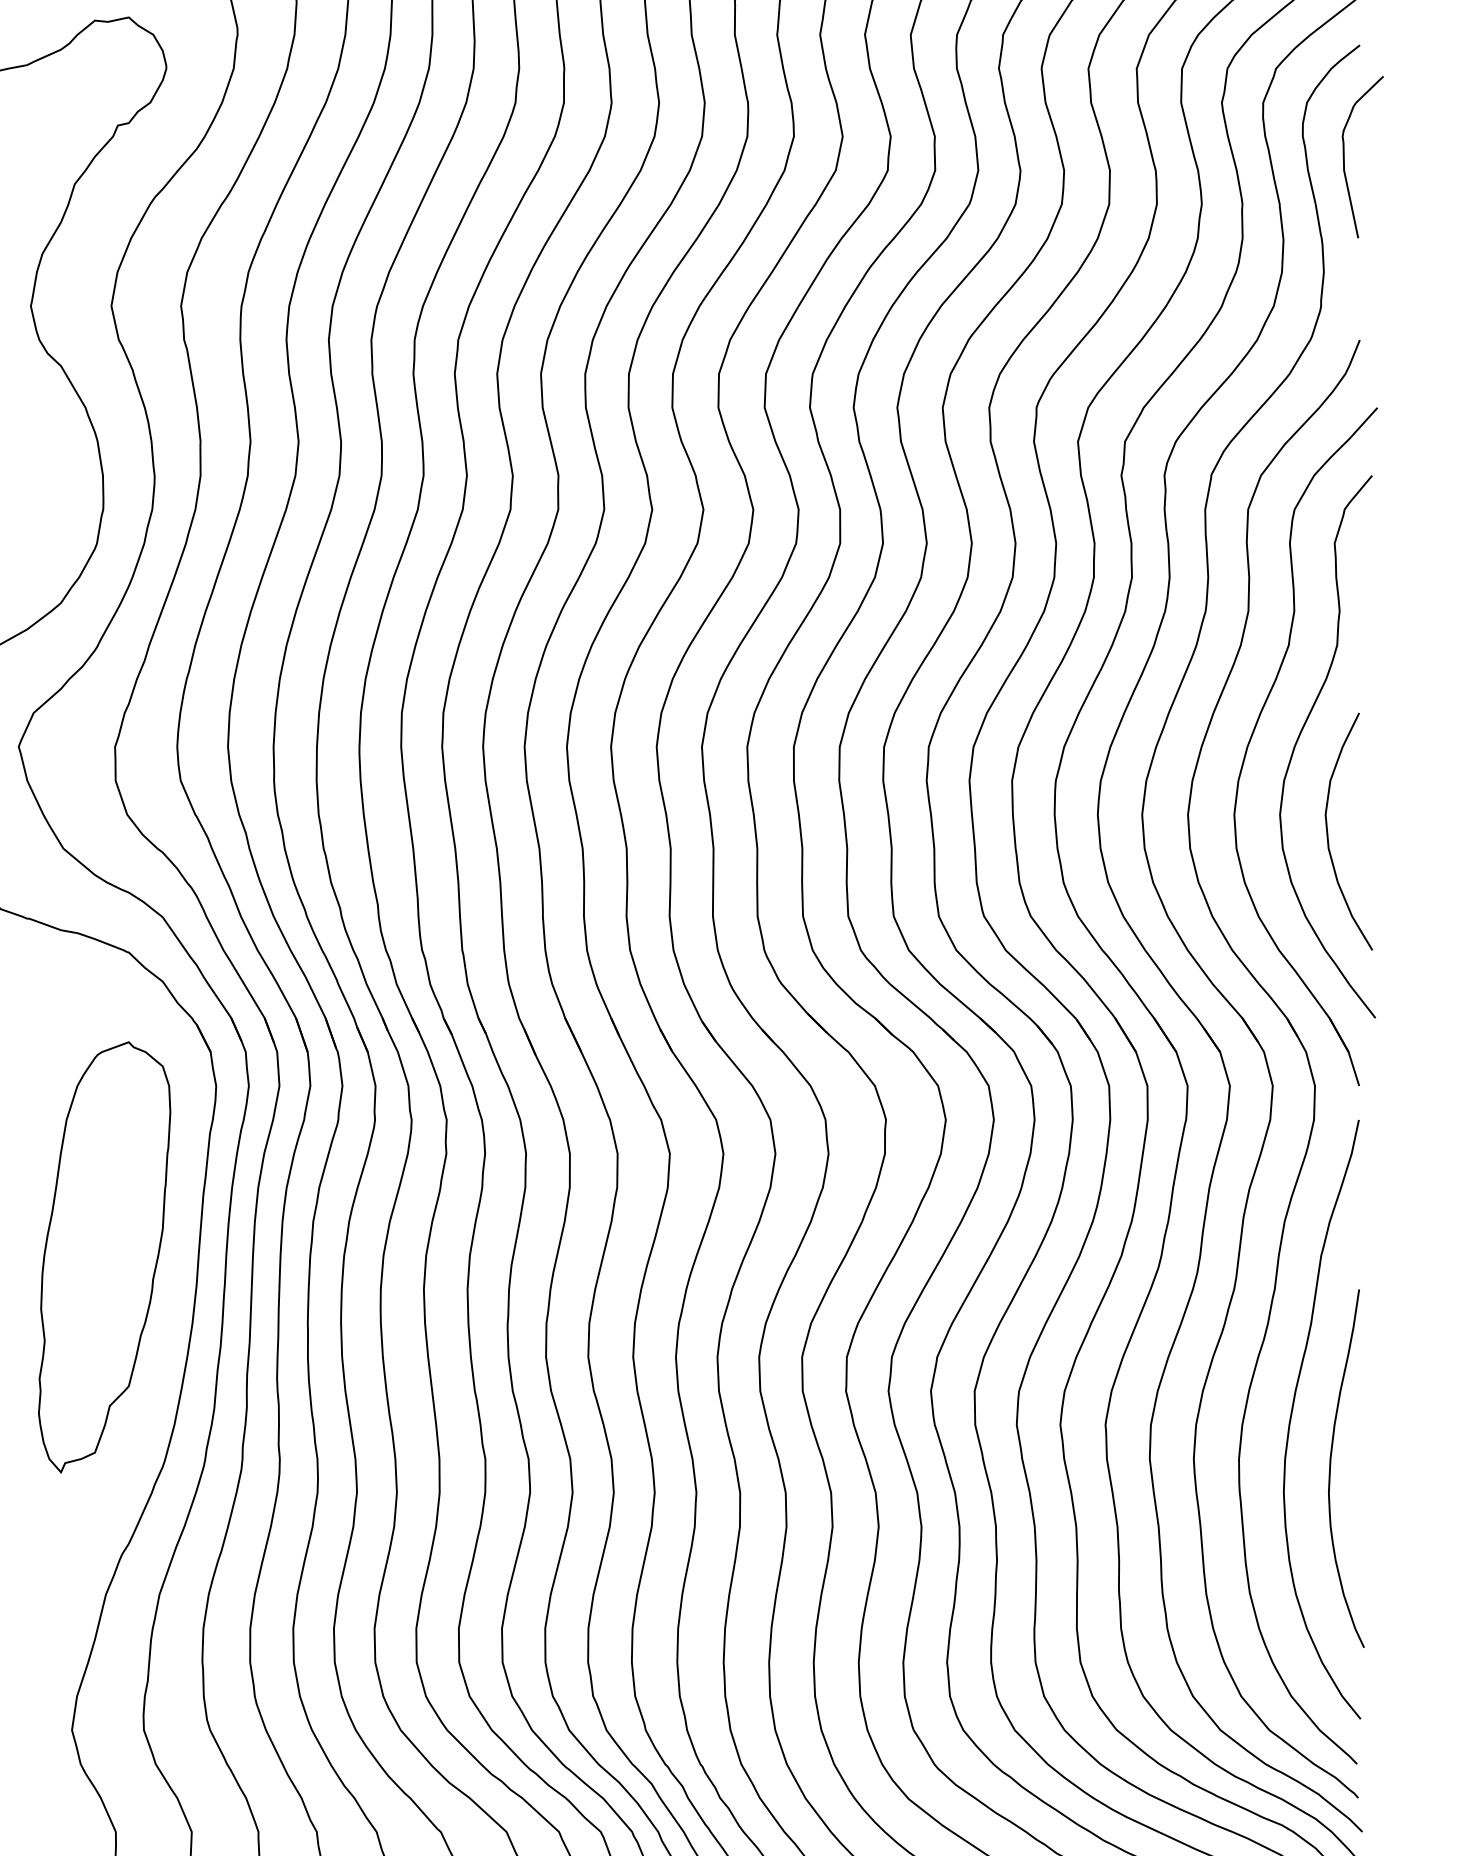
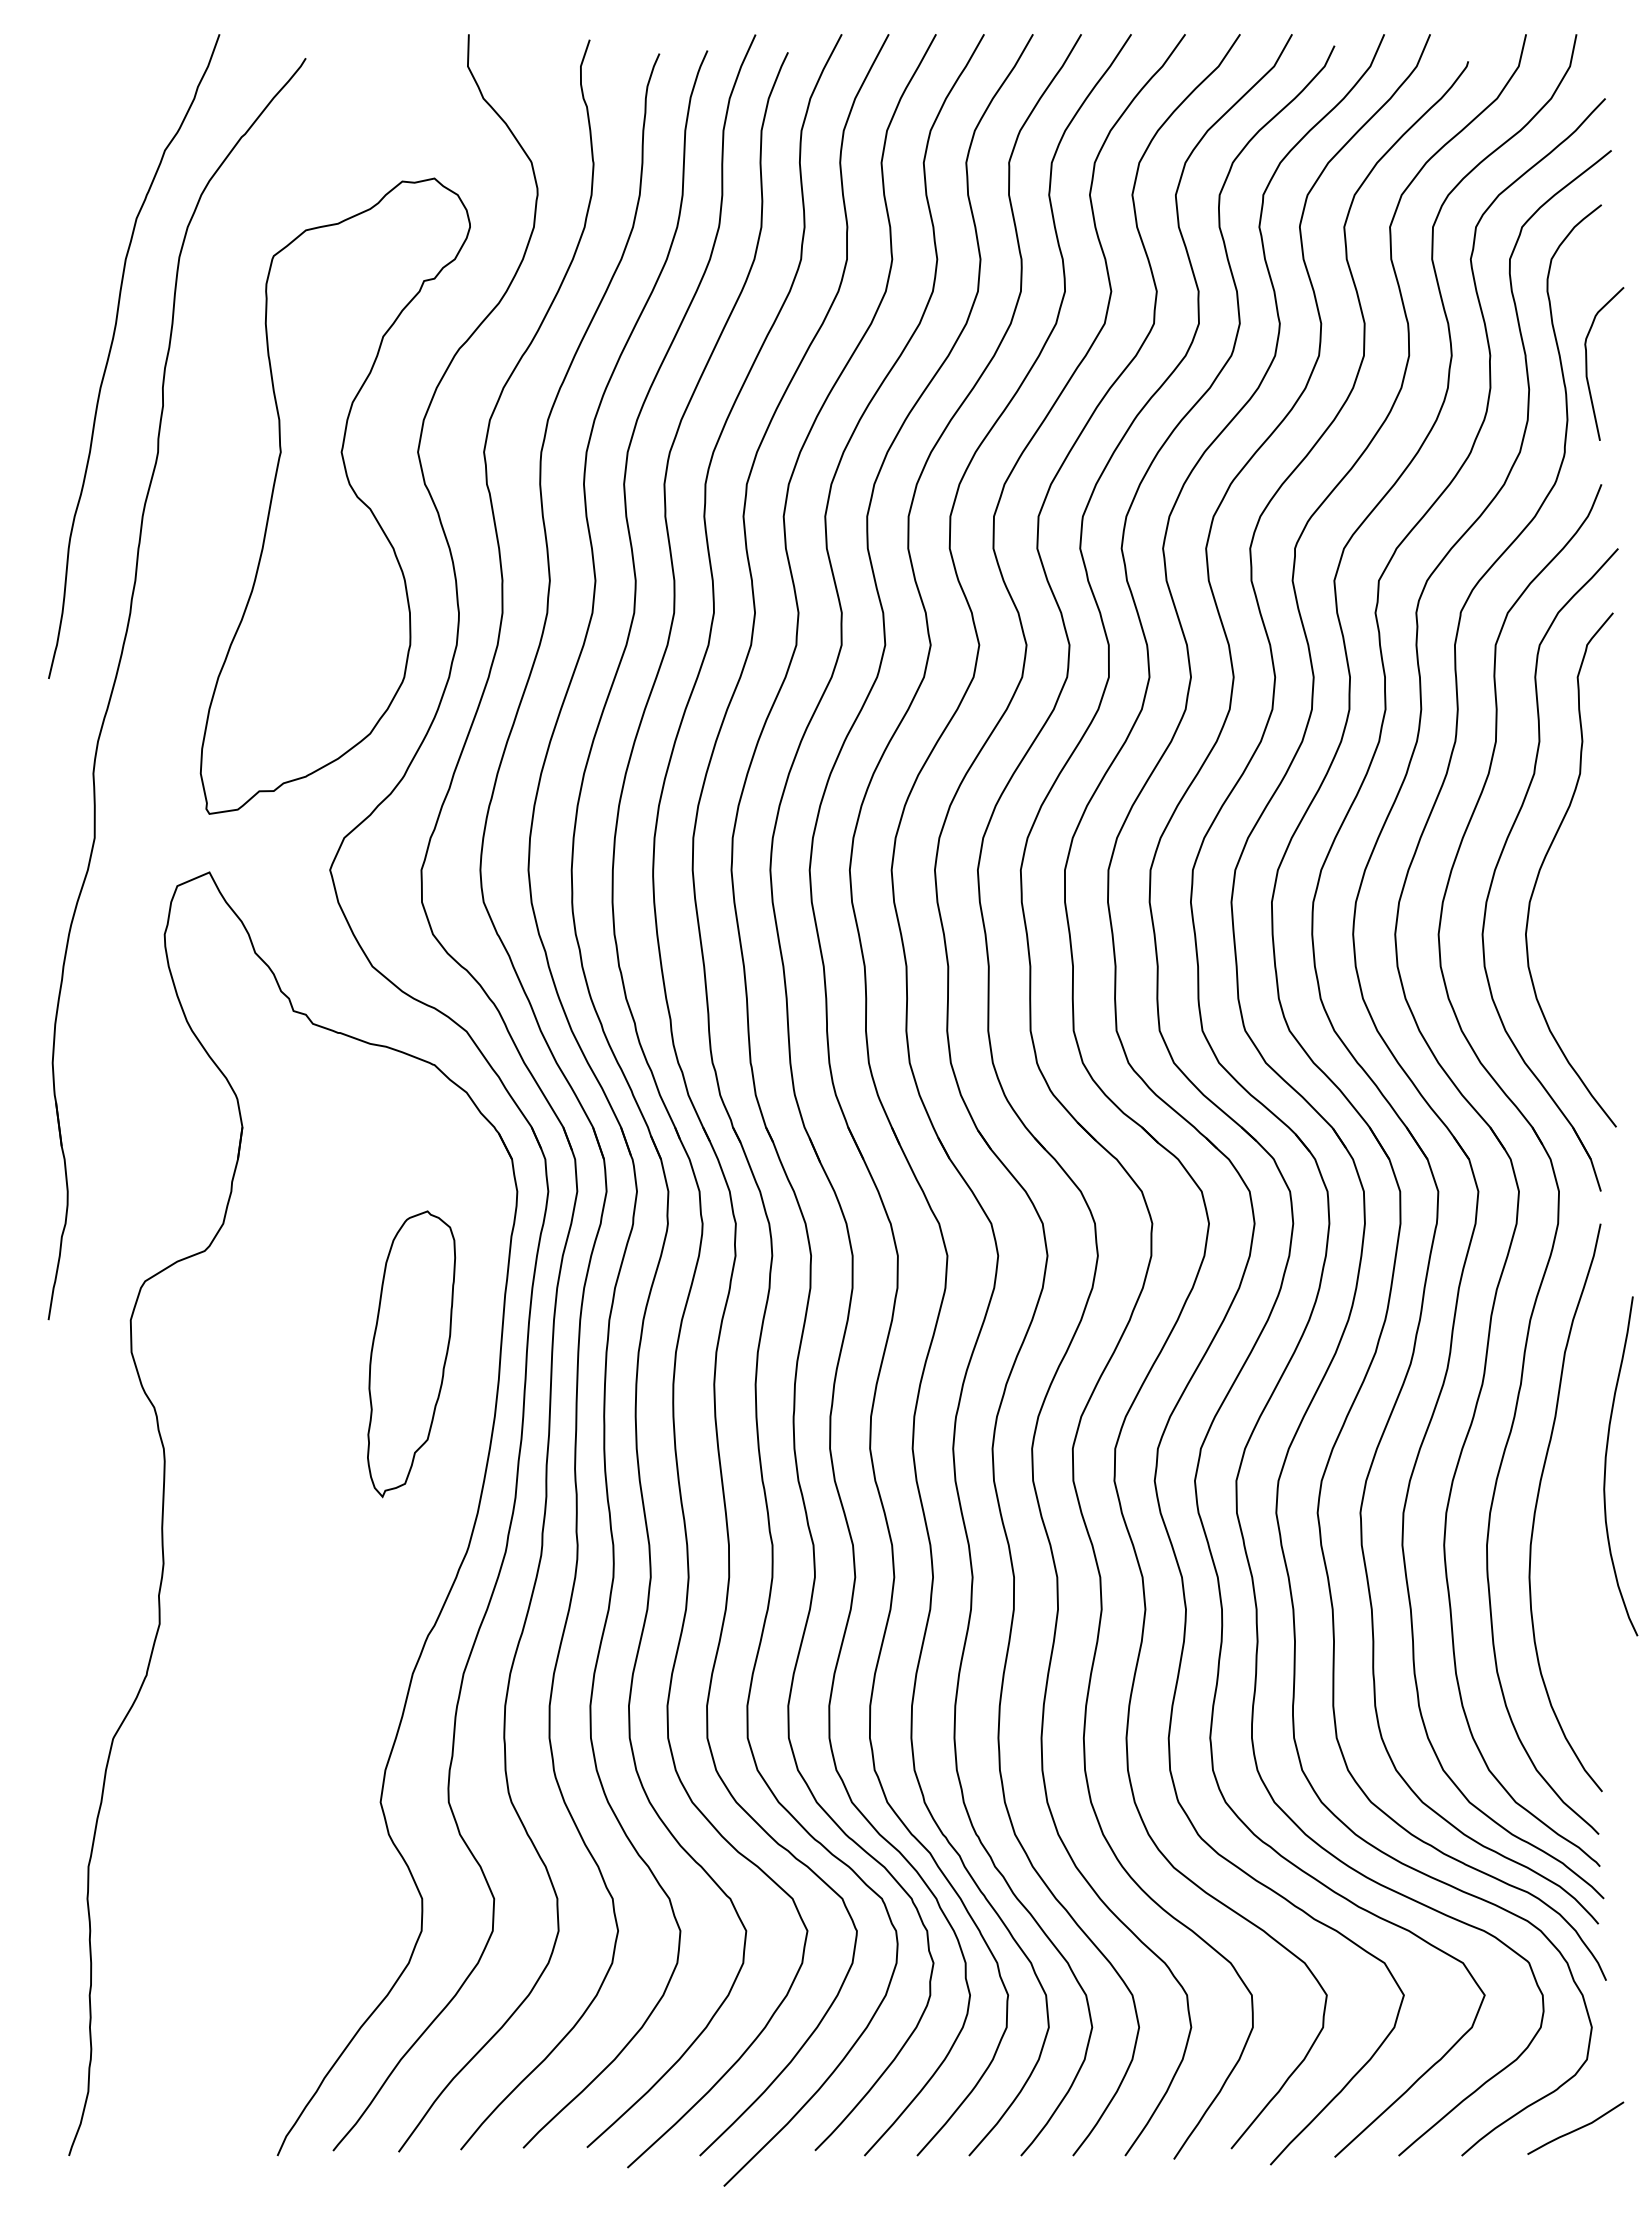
curve: (1345, 156) -> (1587, 363), moved
curve: (1328, 831) -> (1571, 950), removed
part: (104, 1257) -> (411, 1354), size x0.7
curve: (1331, 1468) -> (1606, 1466), moved

